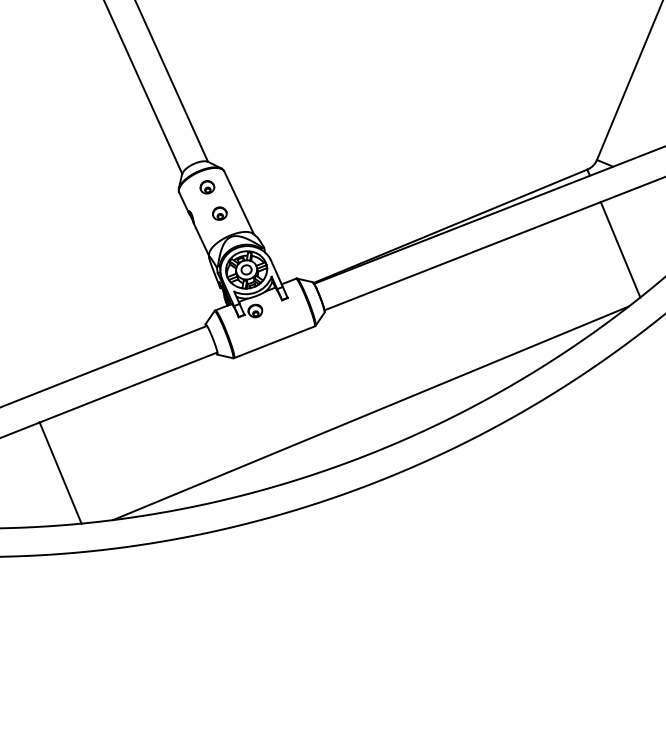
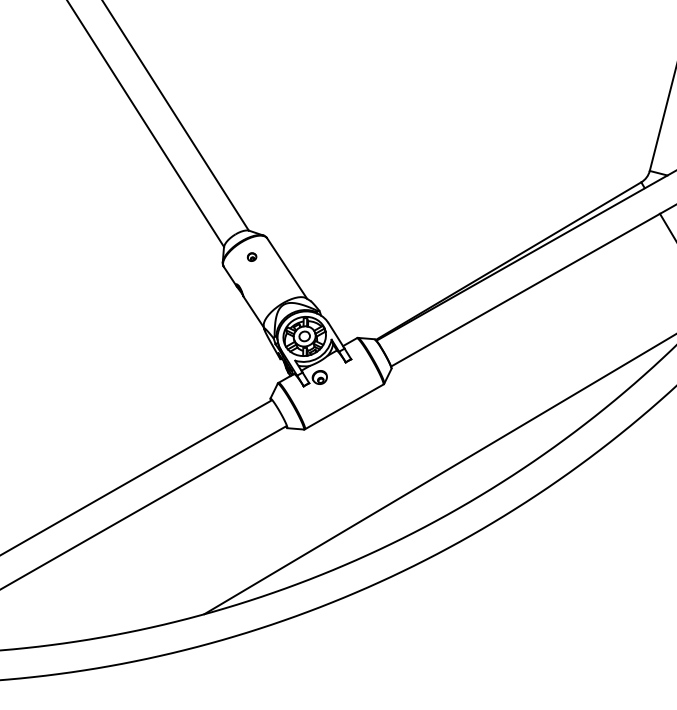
part: (207, 187) -> (252, 257), size x0.6
part: (219, 213) -> (268, 282), removed
line: (60, 472) -> (142, 573), removed

